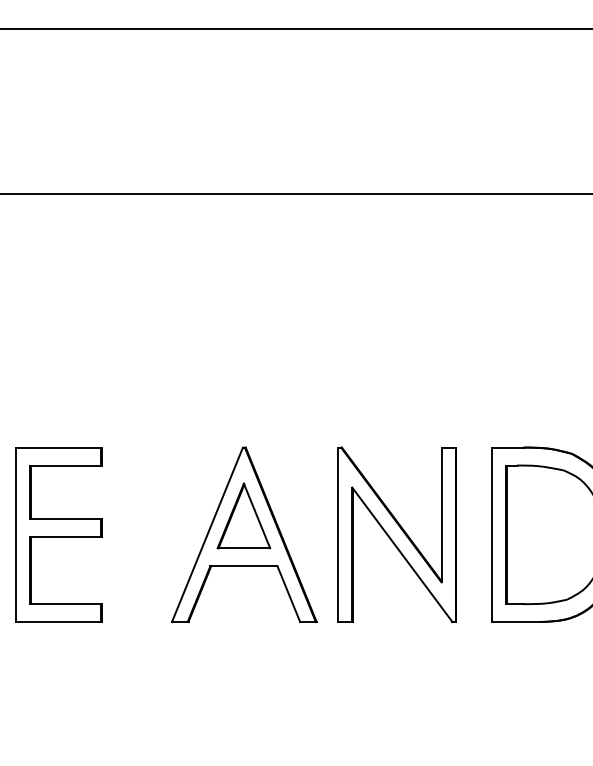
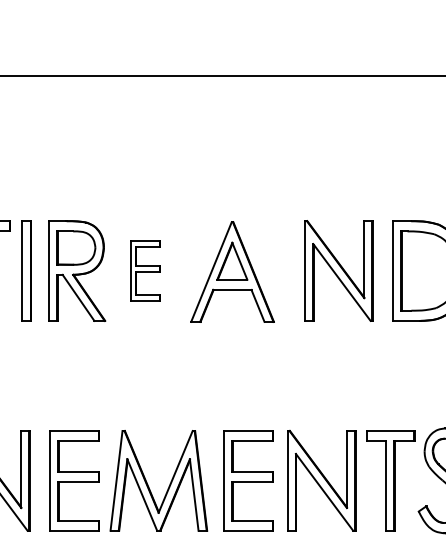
part: (58, 533) -> (145, 270), size x0.6
part: (244, 533) -> (232, 271), moved

